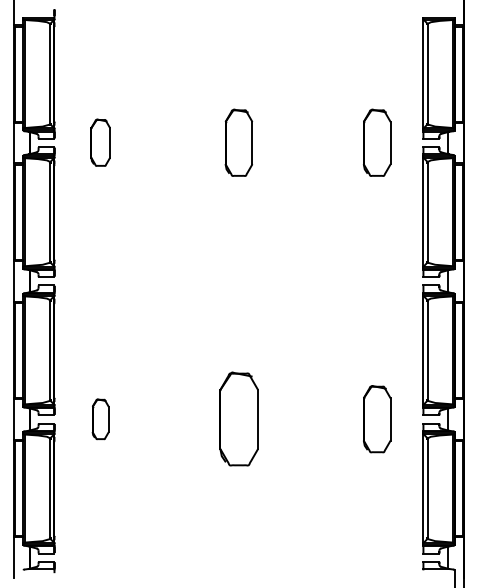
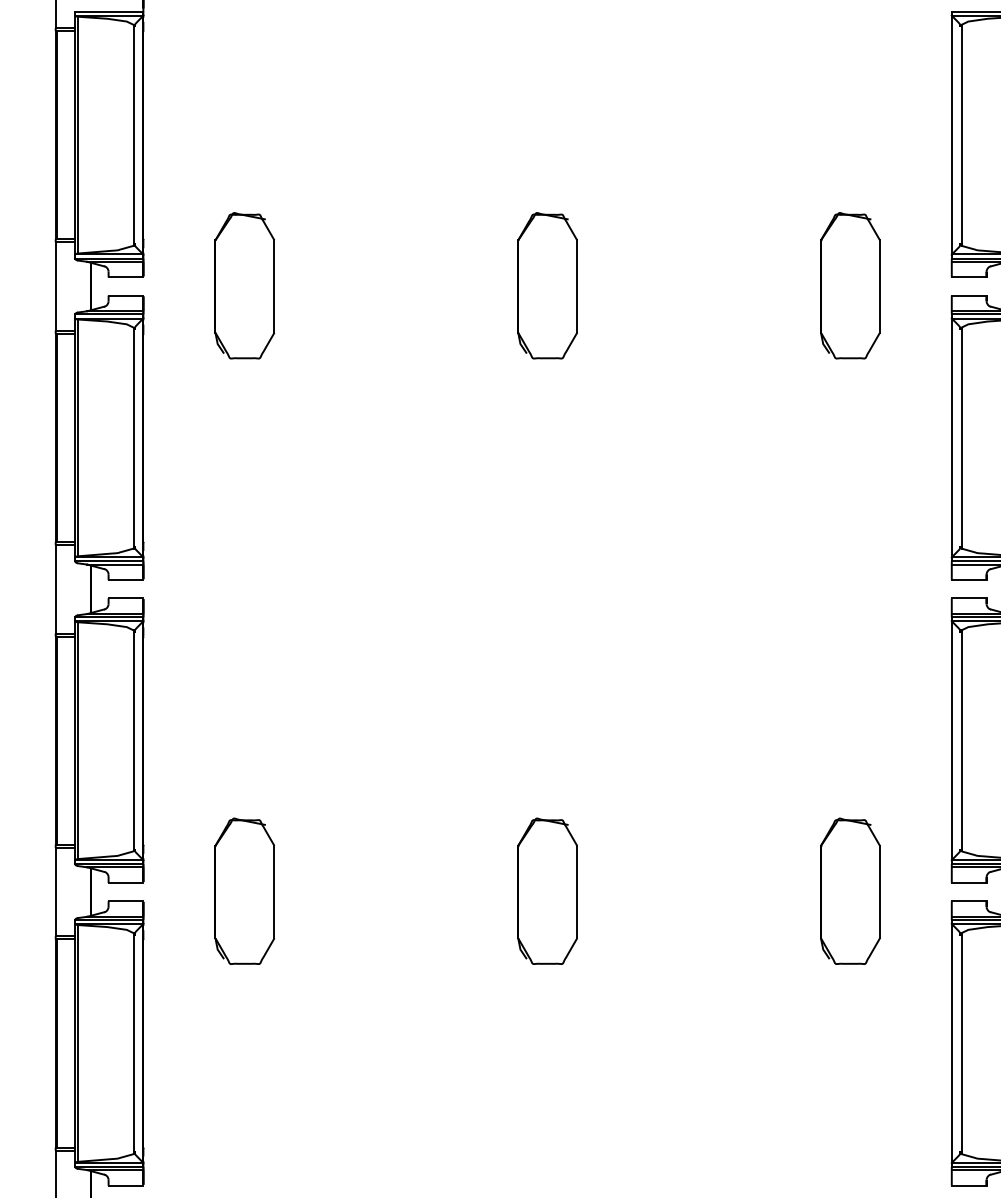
part: (100, 142) -> (244, 285), size x1.43
part: (100, 419) -> (244, 892), size x1.67
part: (238, 419) -> (546, 892), size x0.71

